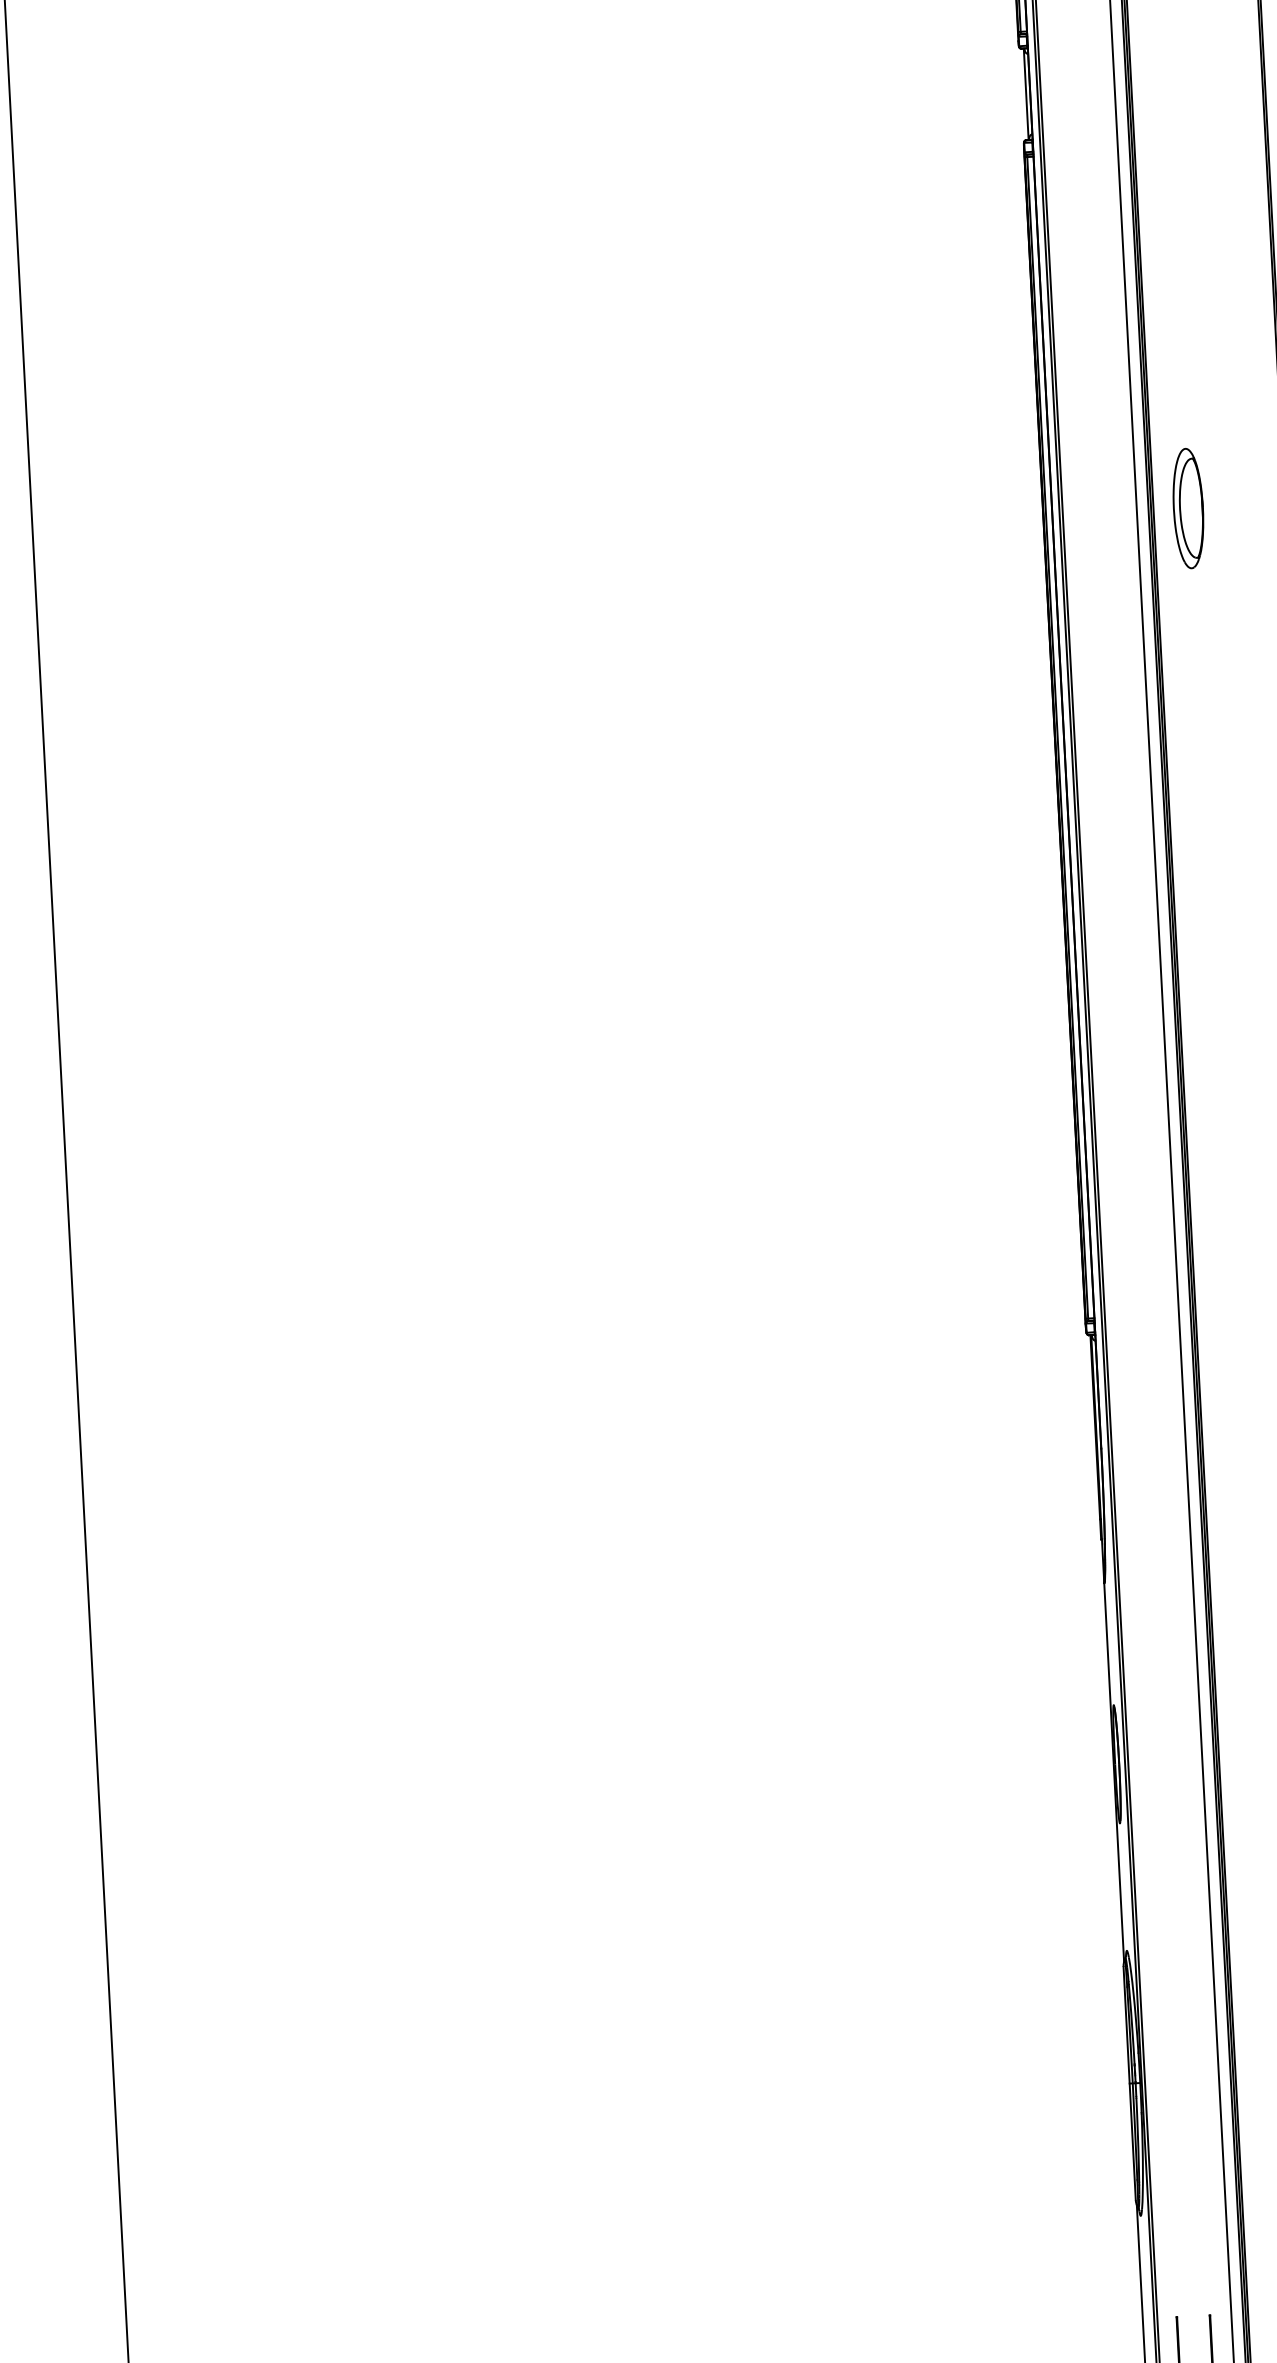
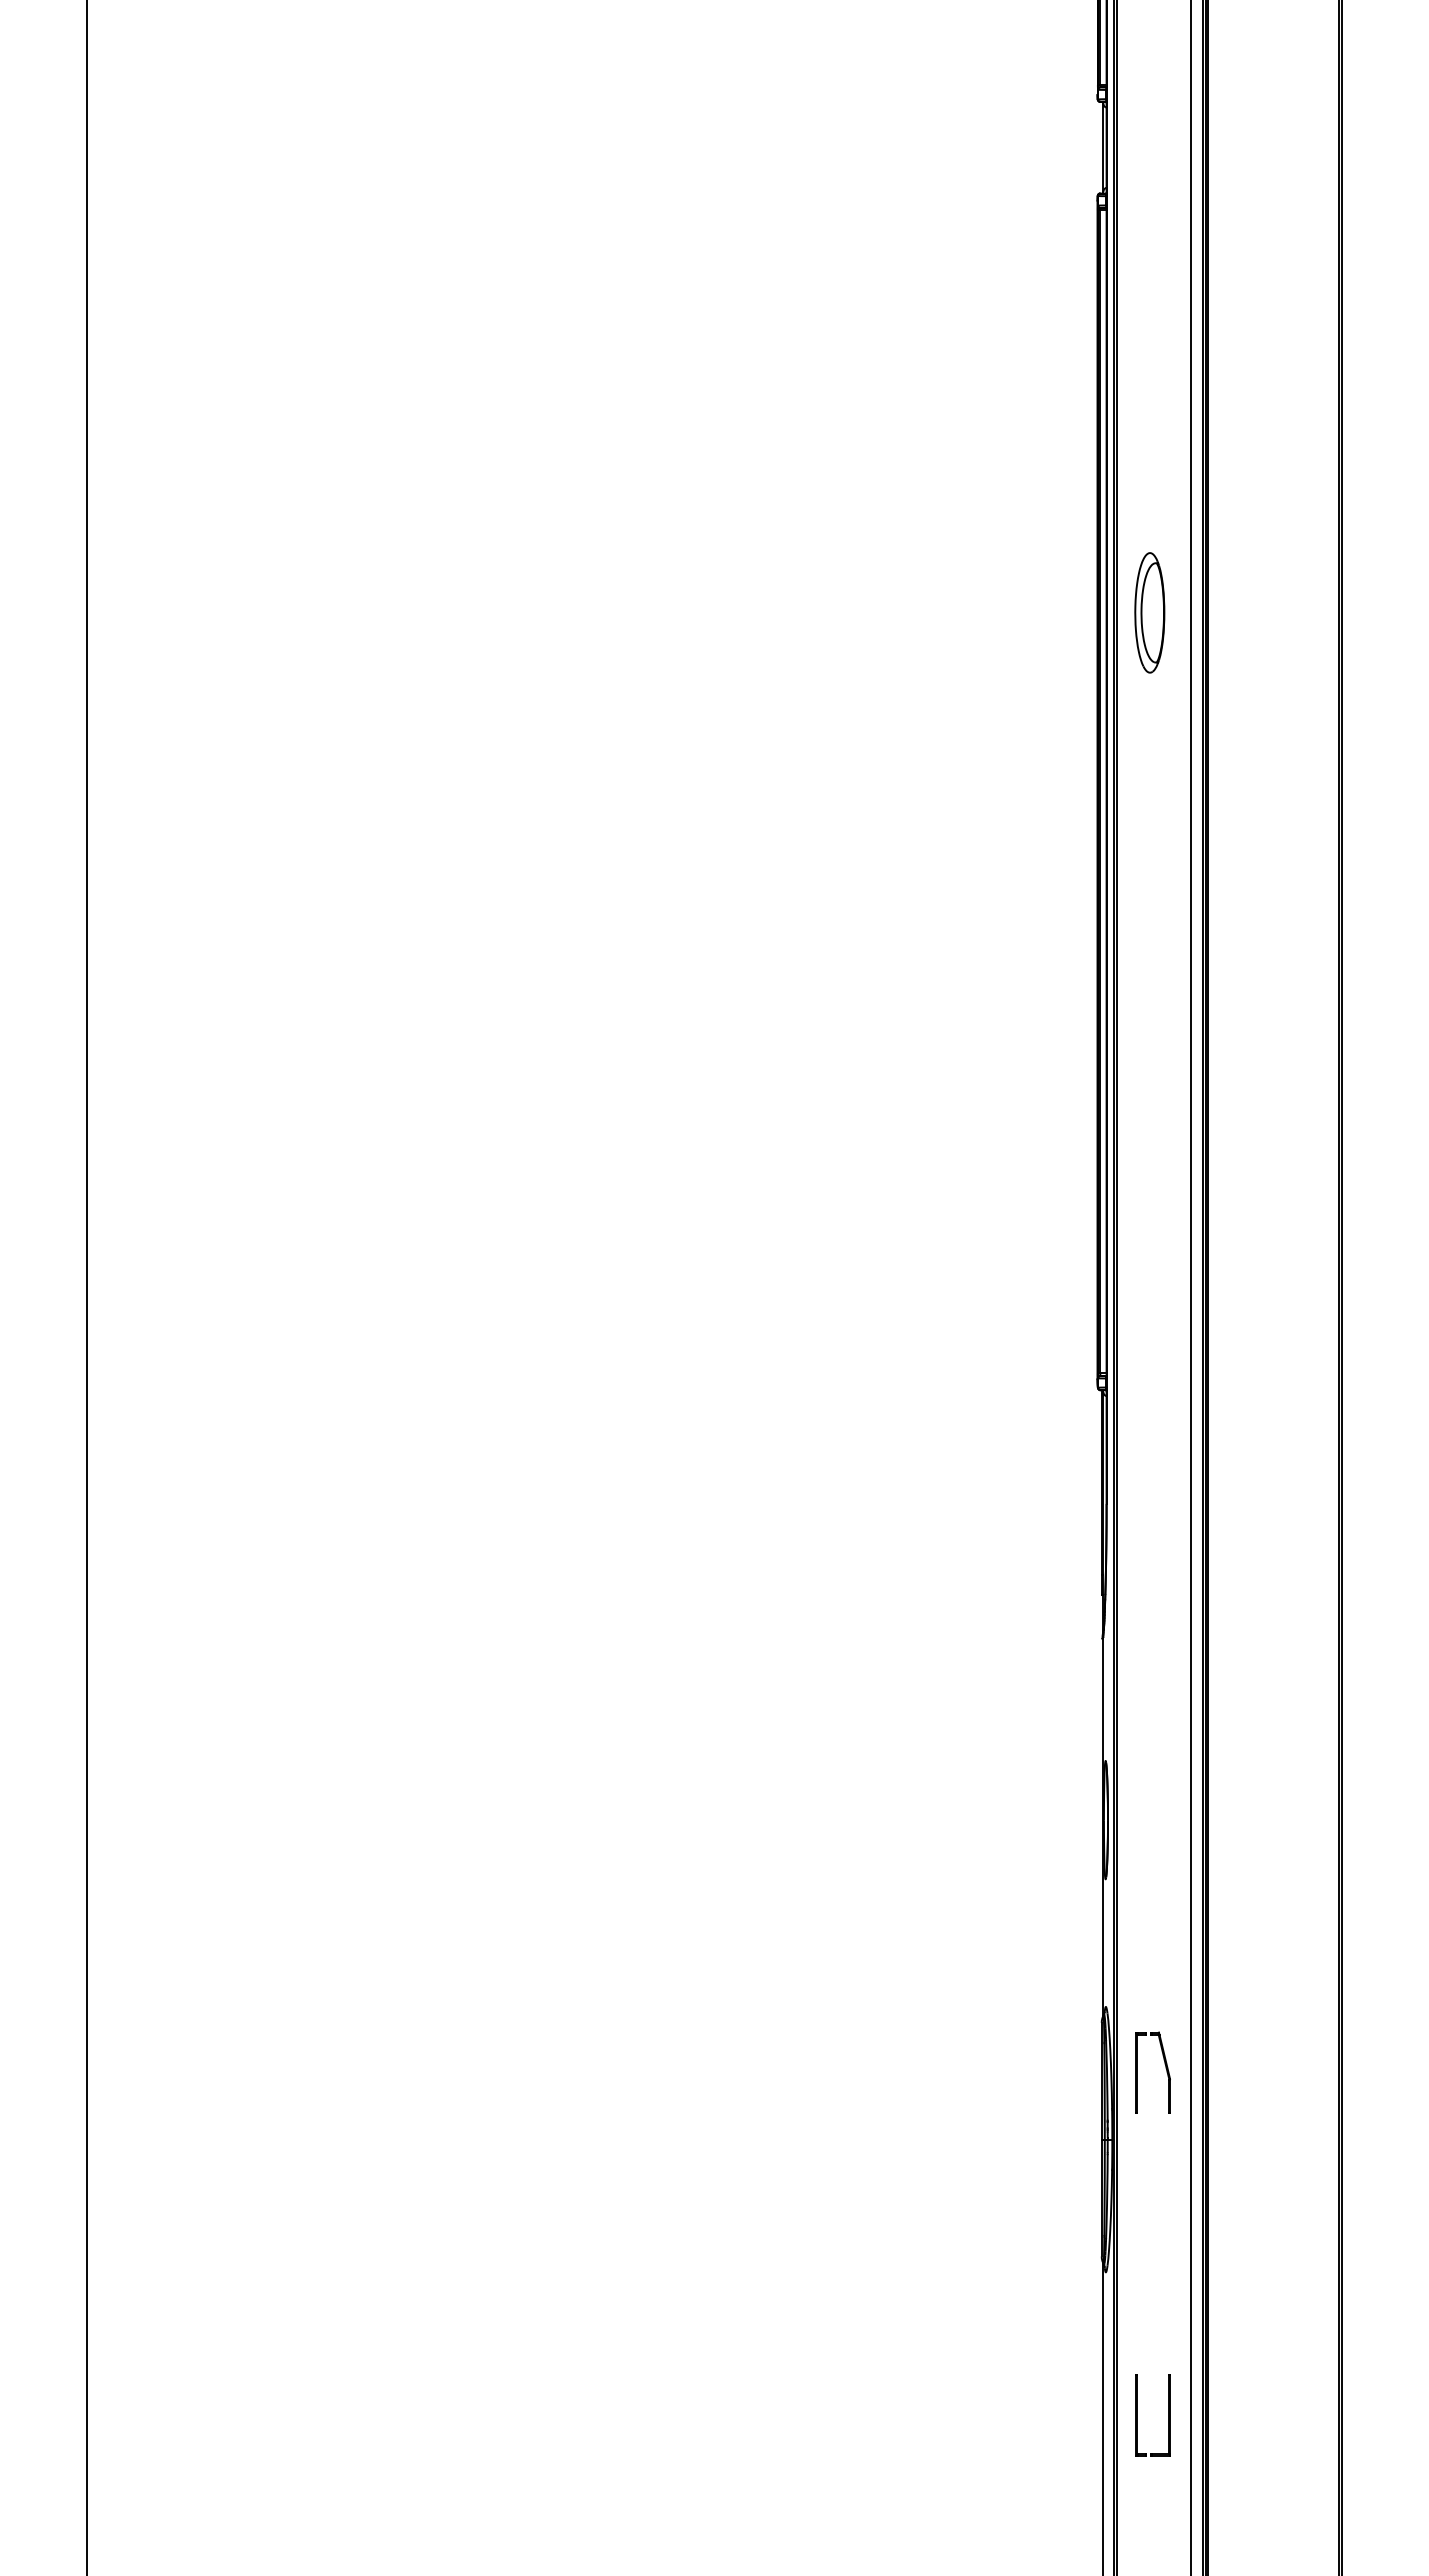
part: (1188, 508) -> (1149, 612), moved
part: (1189, 2009) -> (1165, 2068), added

